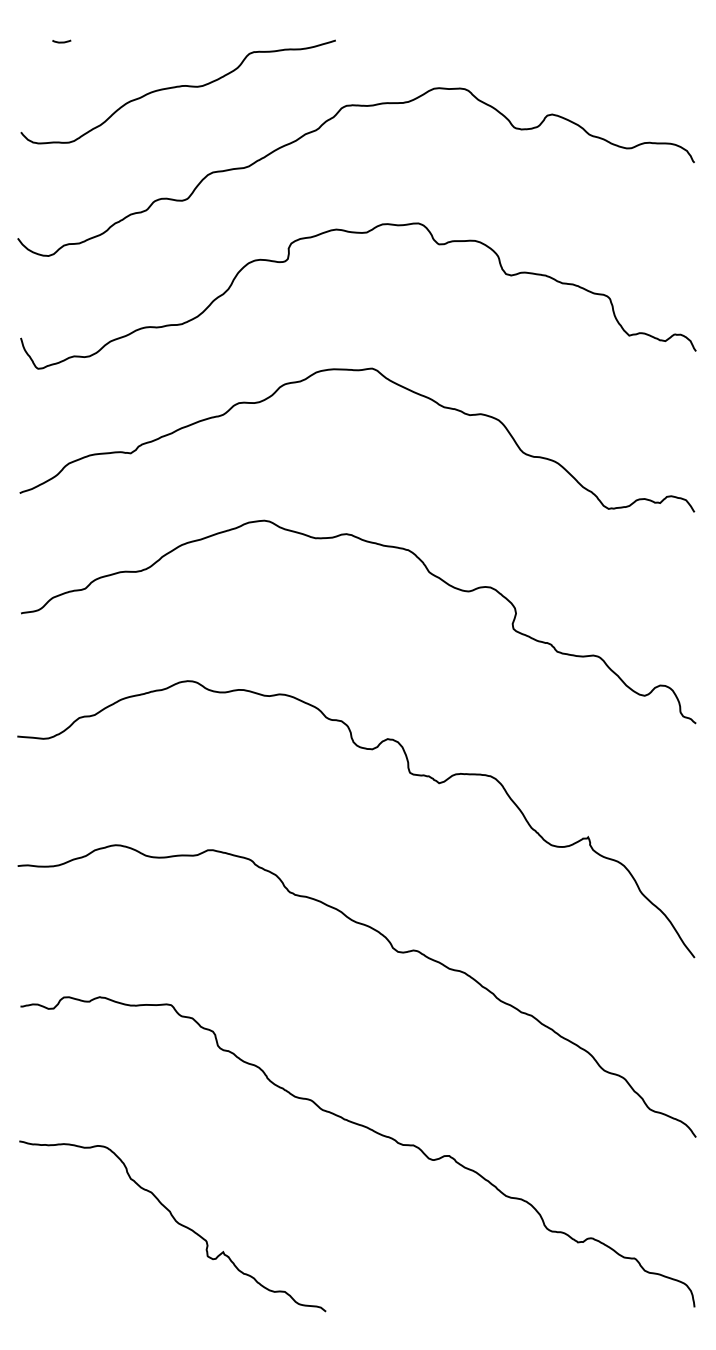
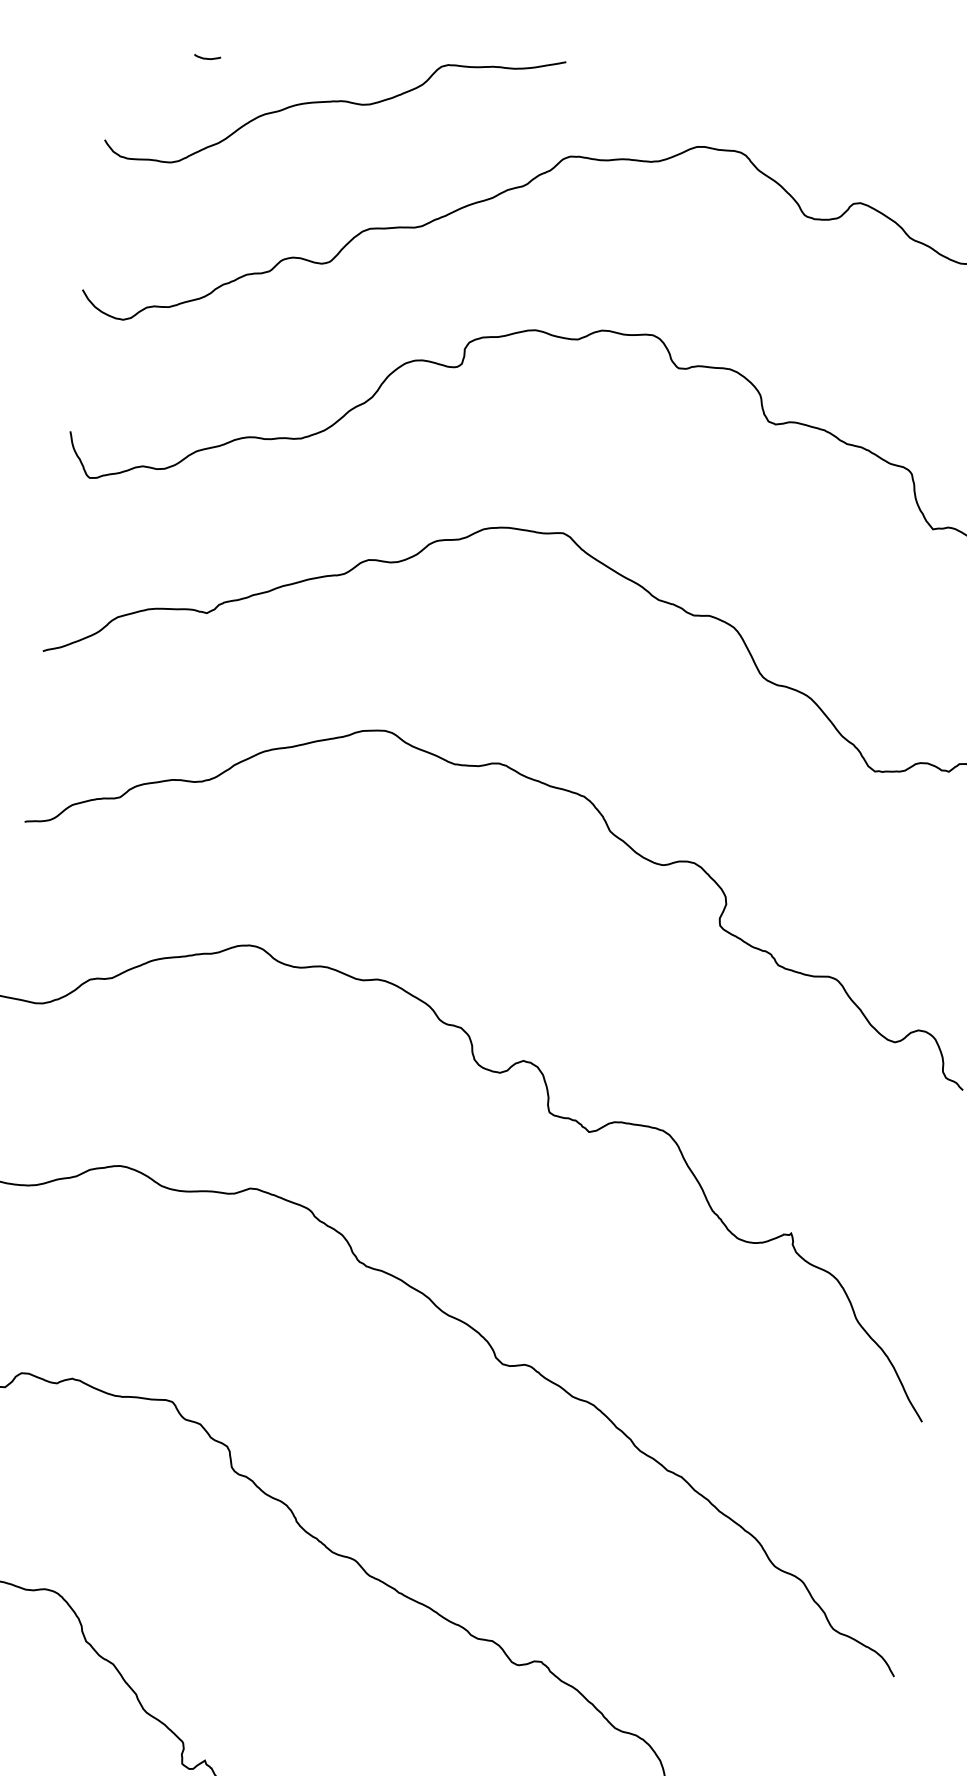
curve: (61, 41) -> (207, 57), moved

